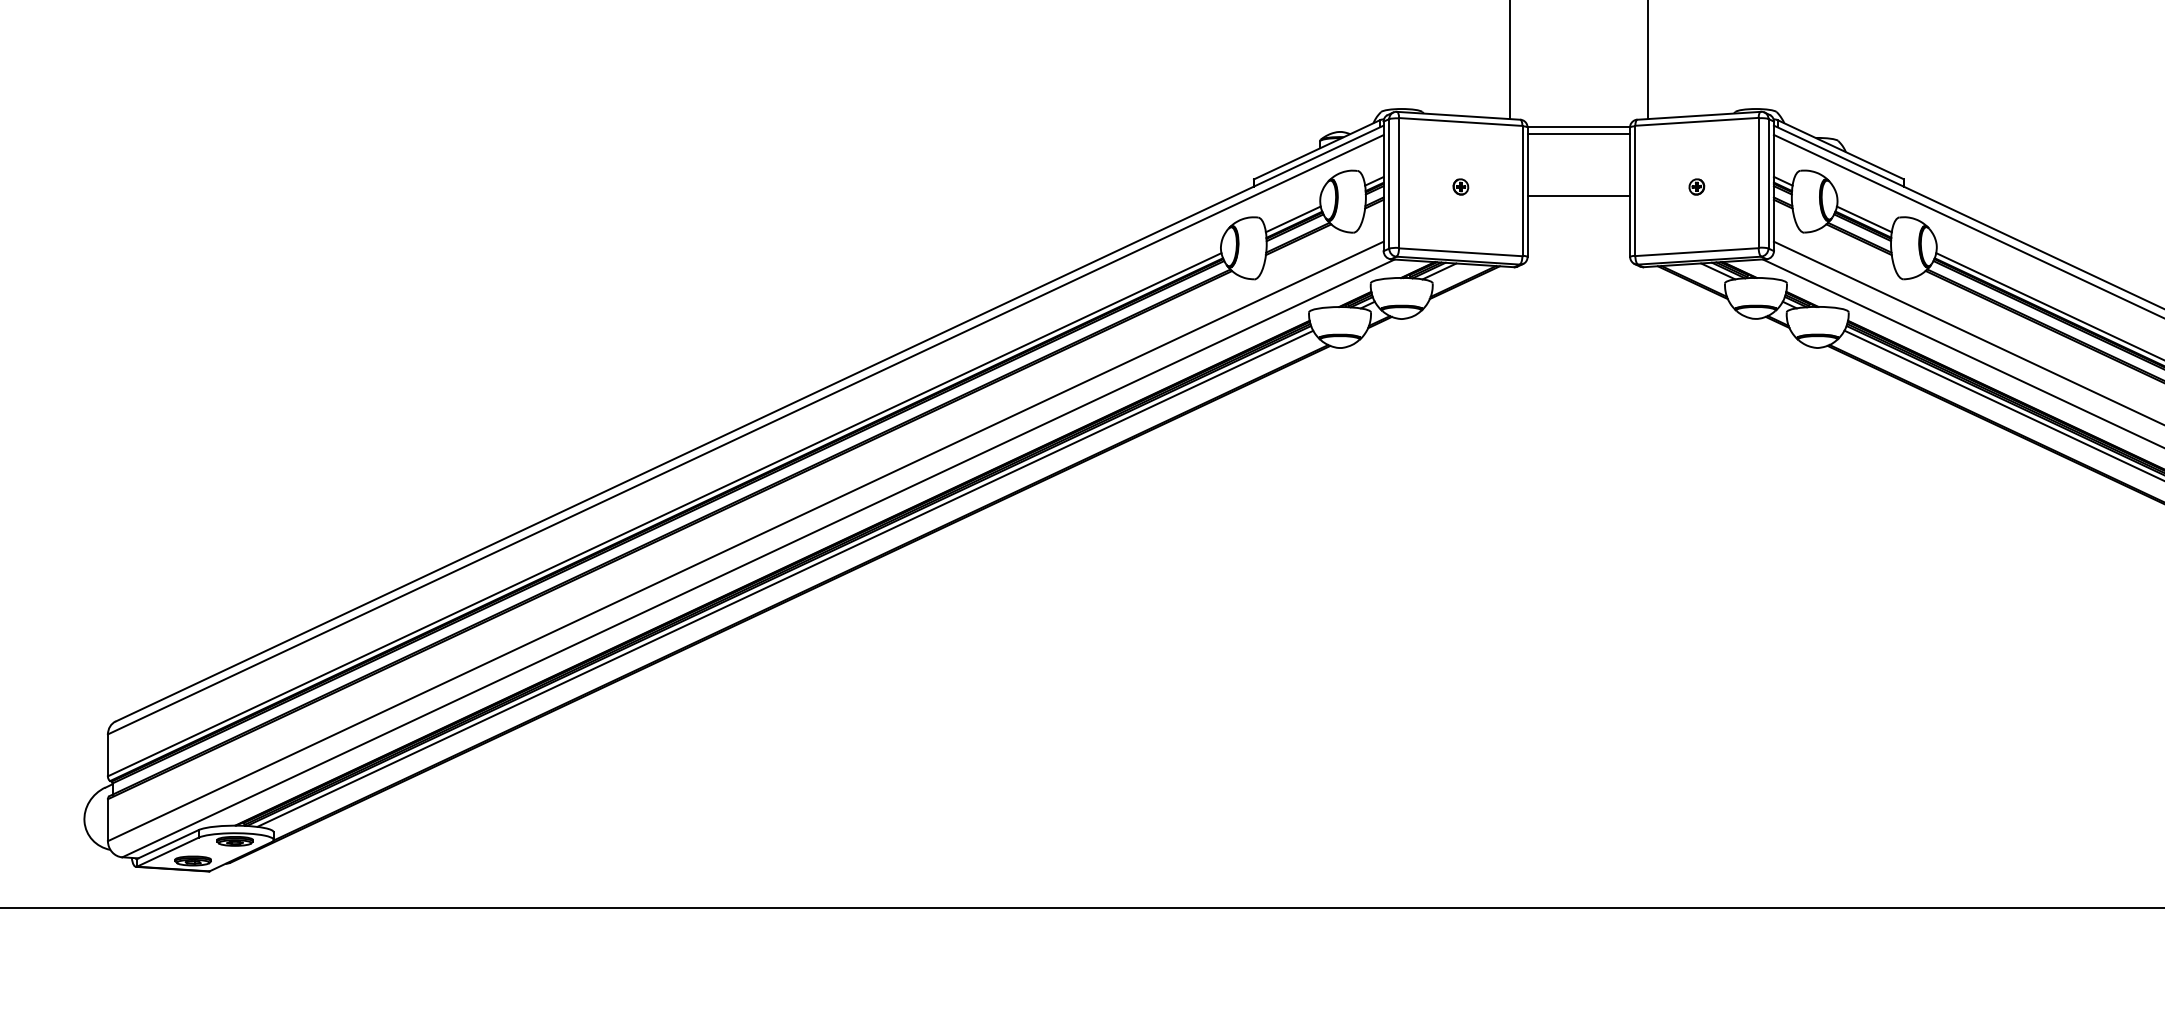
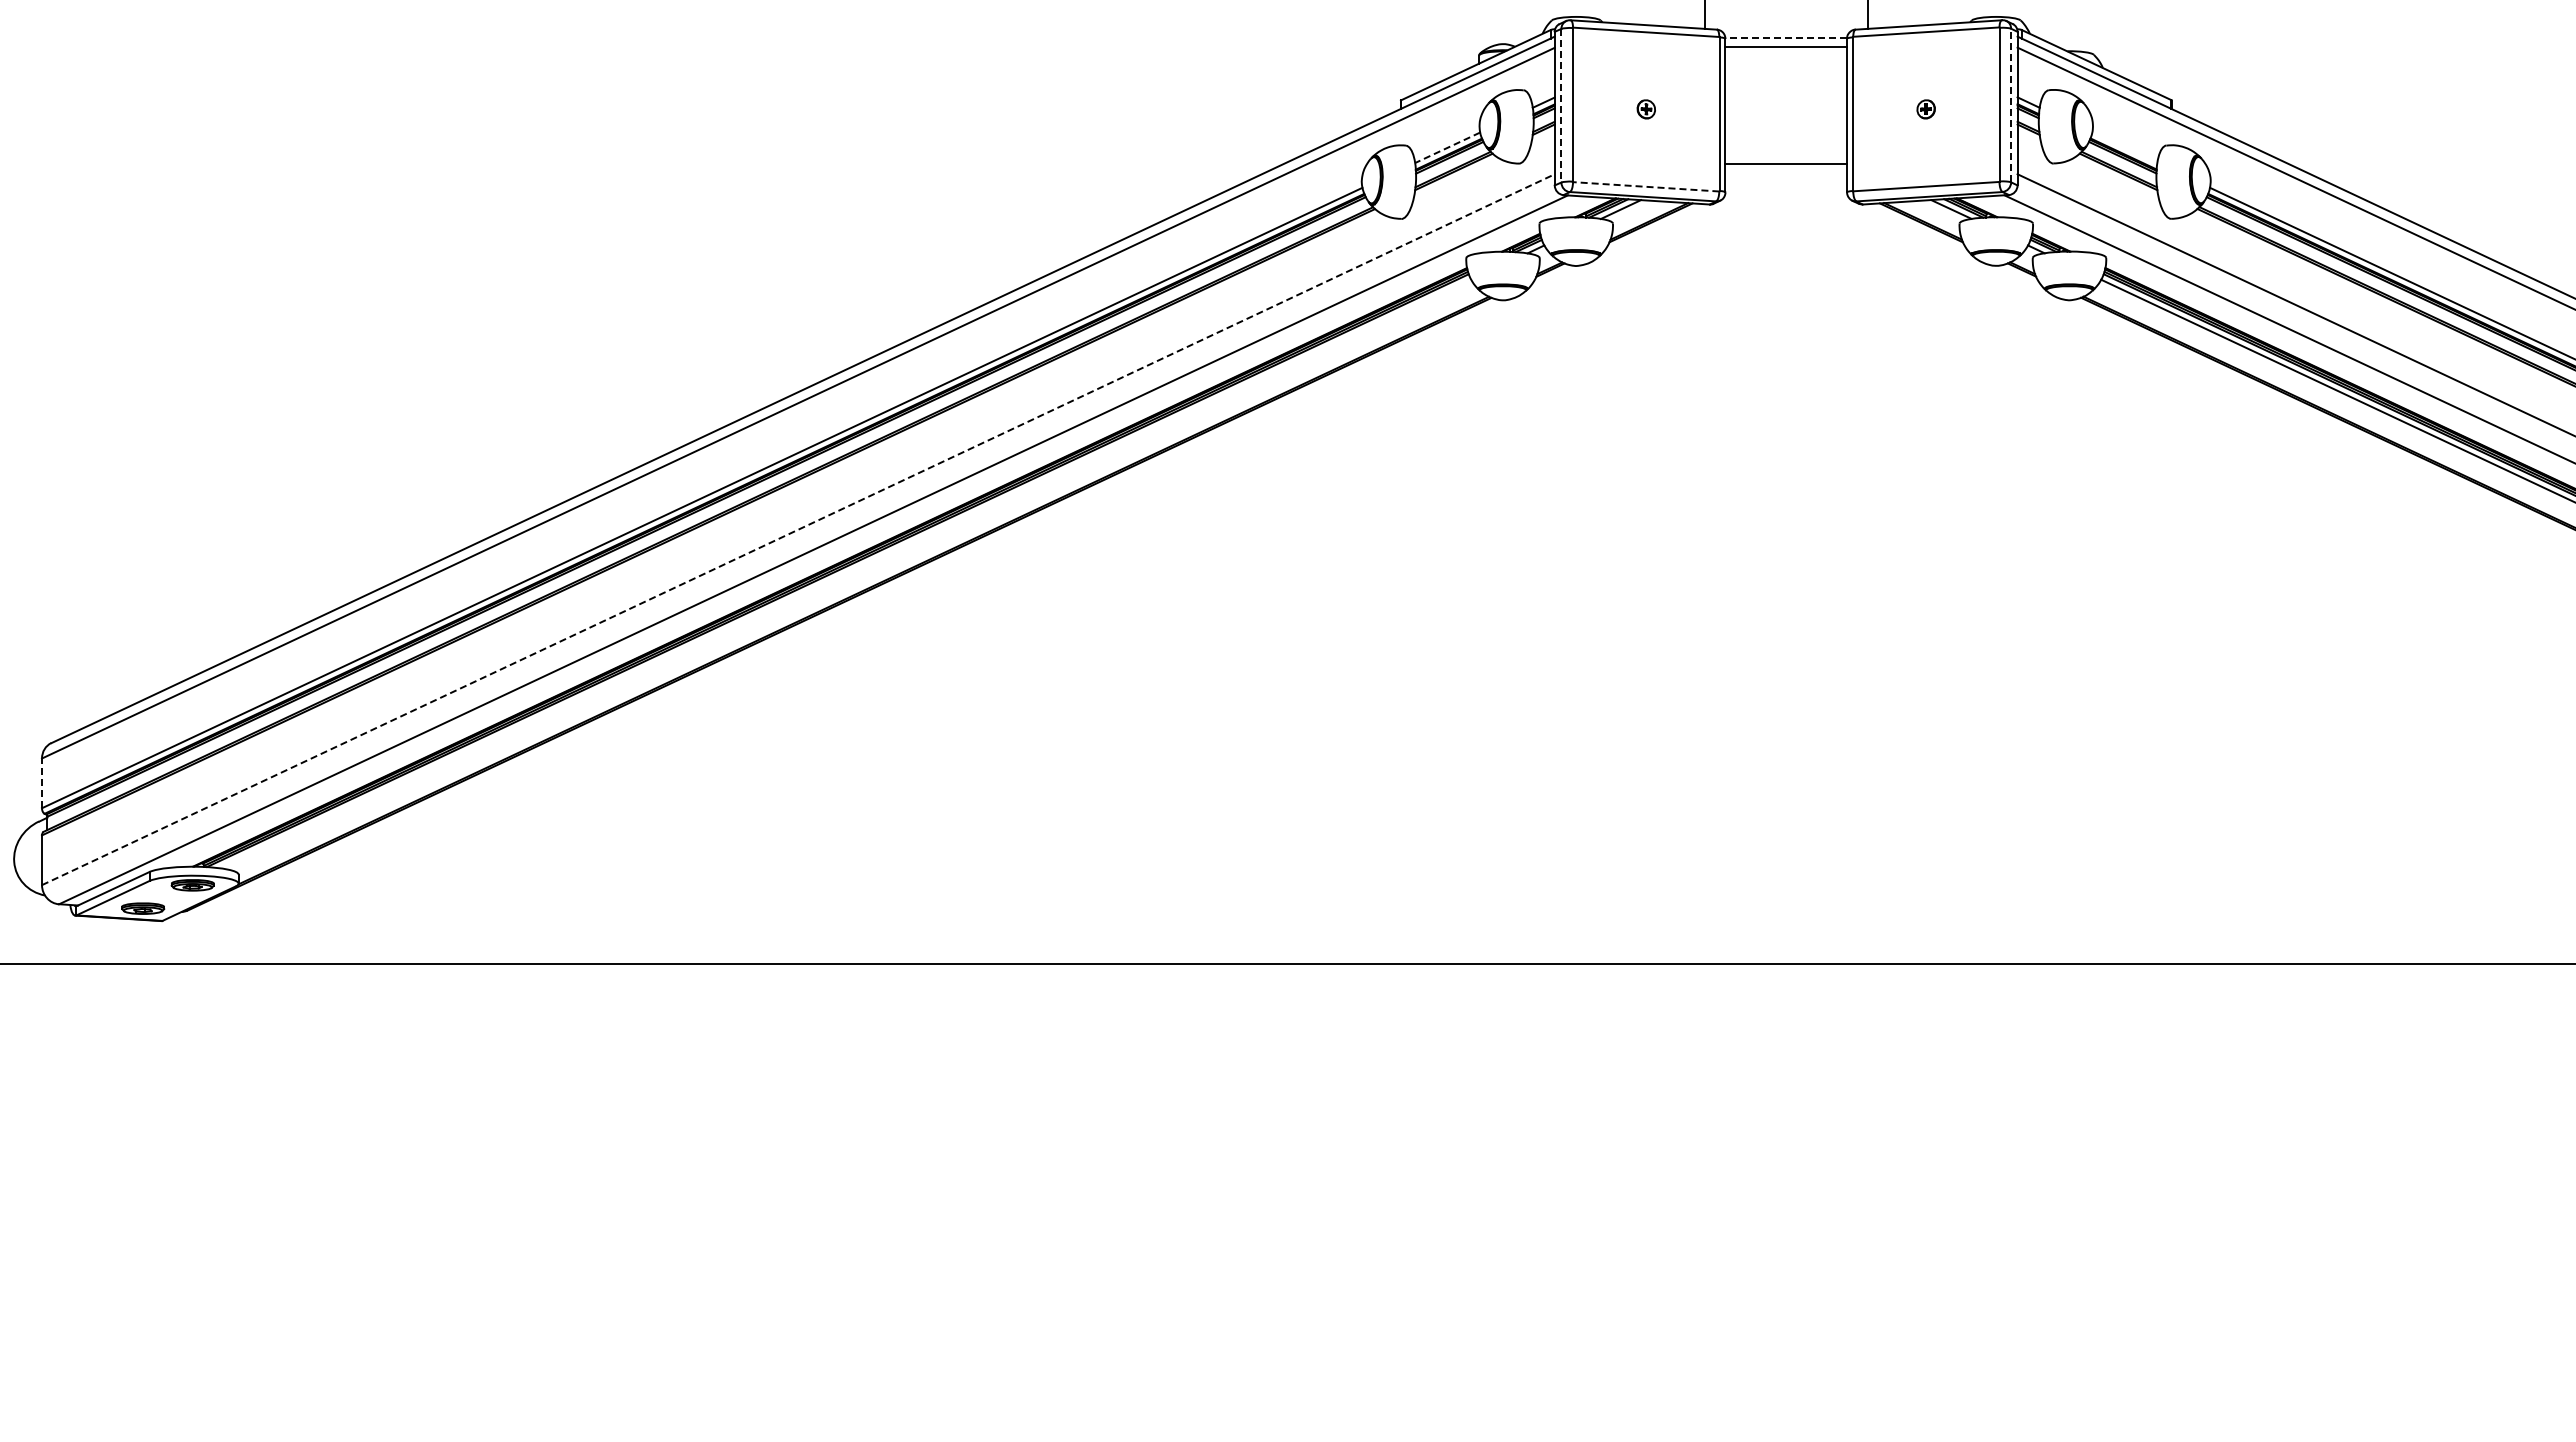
line: (1579, 127) -> (1786, 38), solid -> dashed
line: (1389, 183) -> (1561, 105), solid -> dashed
line: (1768, 183) -> (2011, 105), solid -> dashed
line: (1579, 196) -> (1786, 164), moved
line: (1293, 219) -> (1447, 147), solid -> dashed
line: (1864, 219) -> (2124, 147), removed
line: (1460, 252) -> (1645, 186), solid -> dashed
line: (745, 541) -> (798, 529), solid -> dashed
line: (785, 578) -> (845, 573), removed
line: (107, 755) -> (41, 783), solid -> dashed

